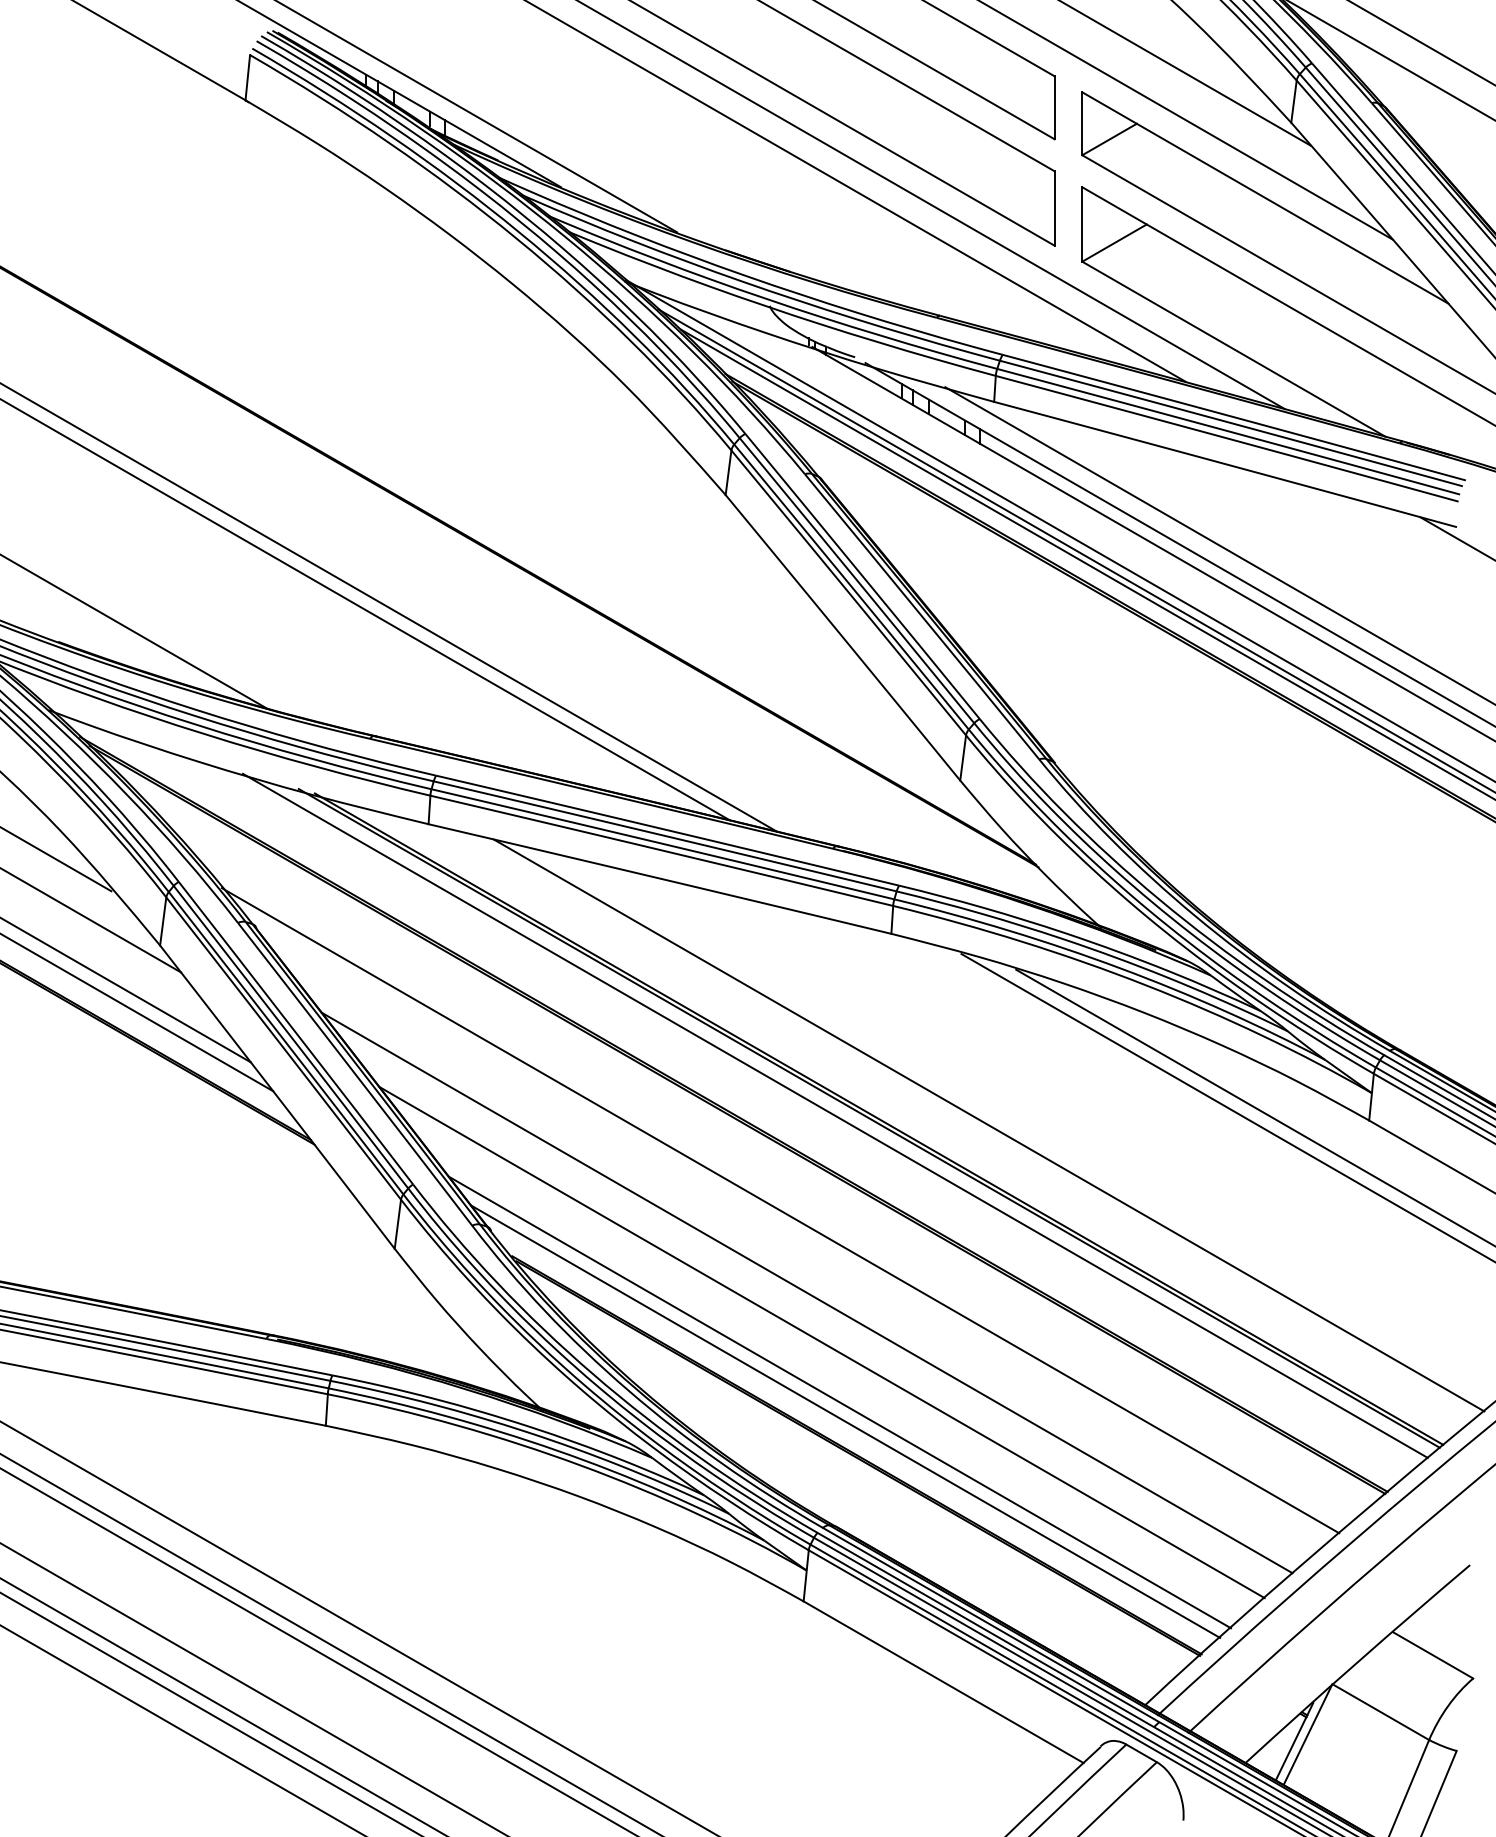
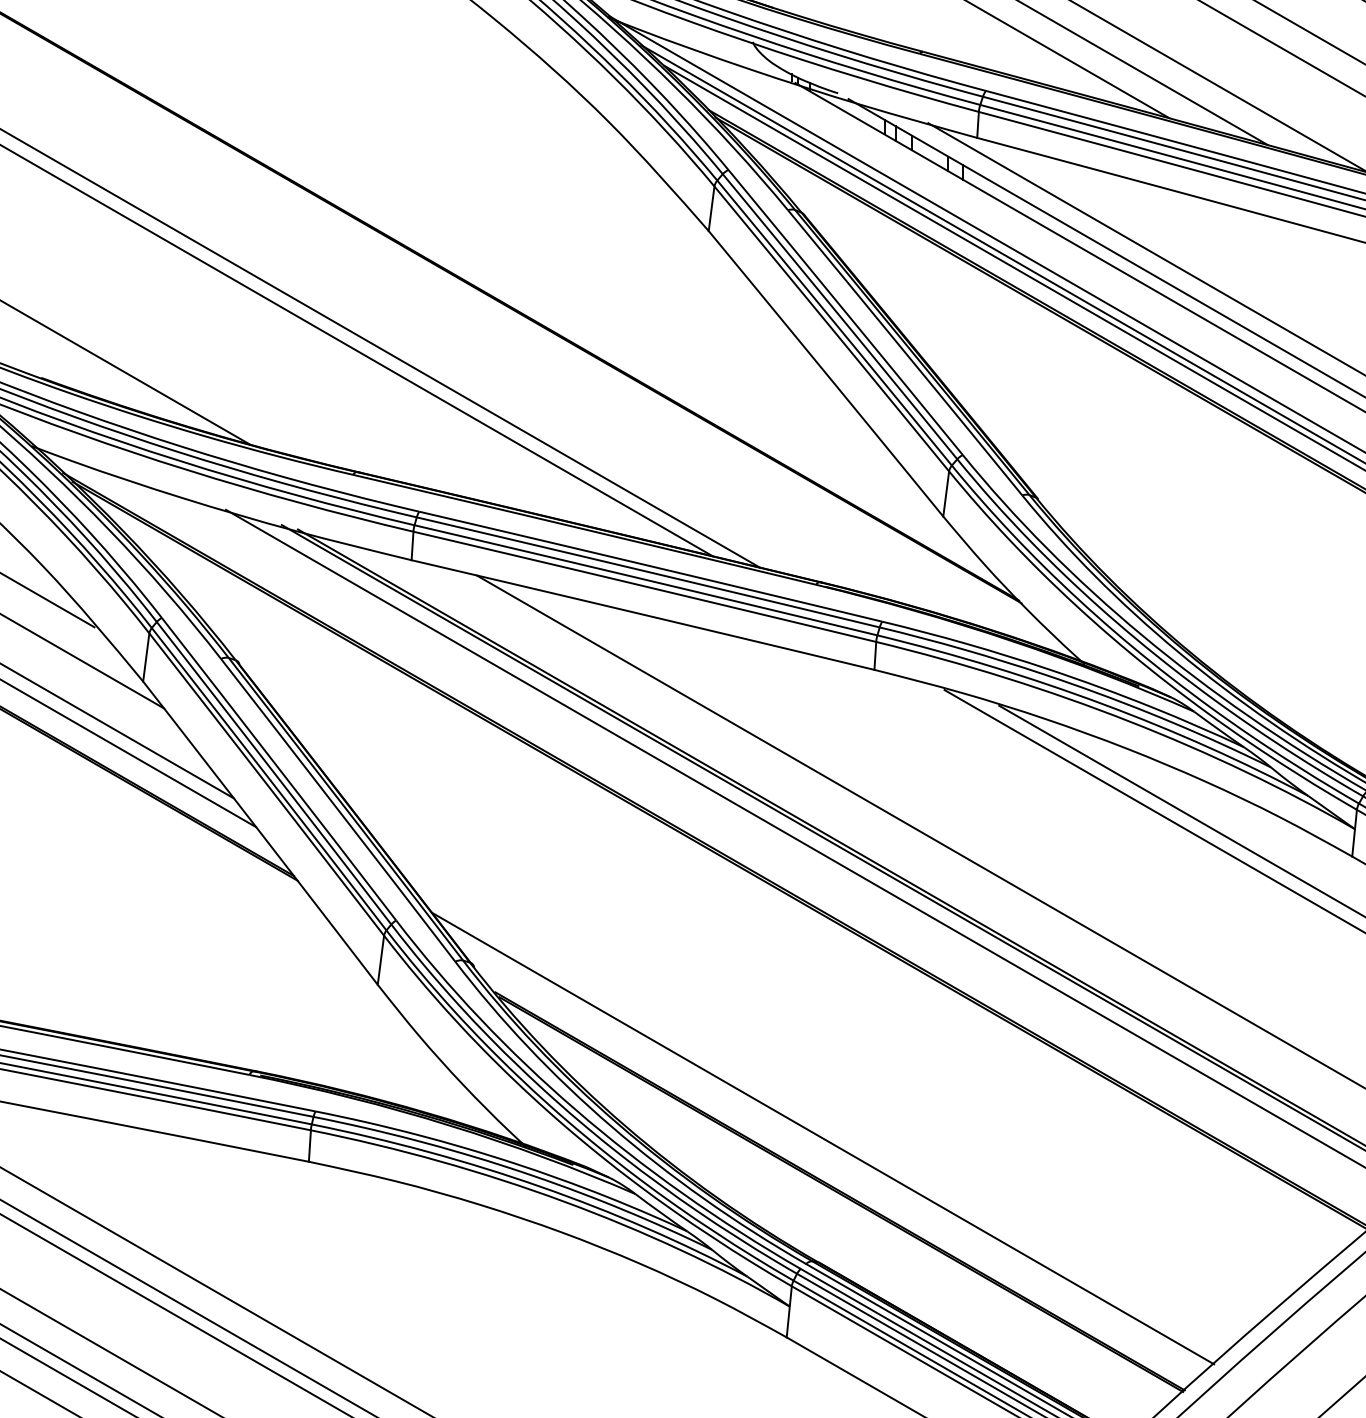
line: (780, 1210) -> (763, 946), removed
line: (806, 1292) -> (789, 1028), removed
line: (821, 1342) -> (804, 1078), removed
line: (845, 1421) -> (828, 1157), removed

